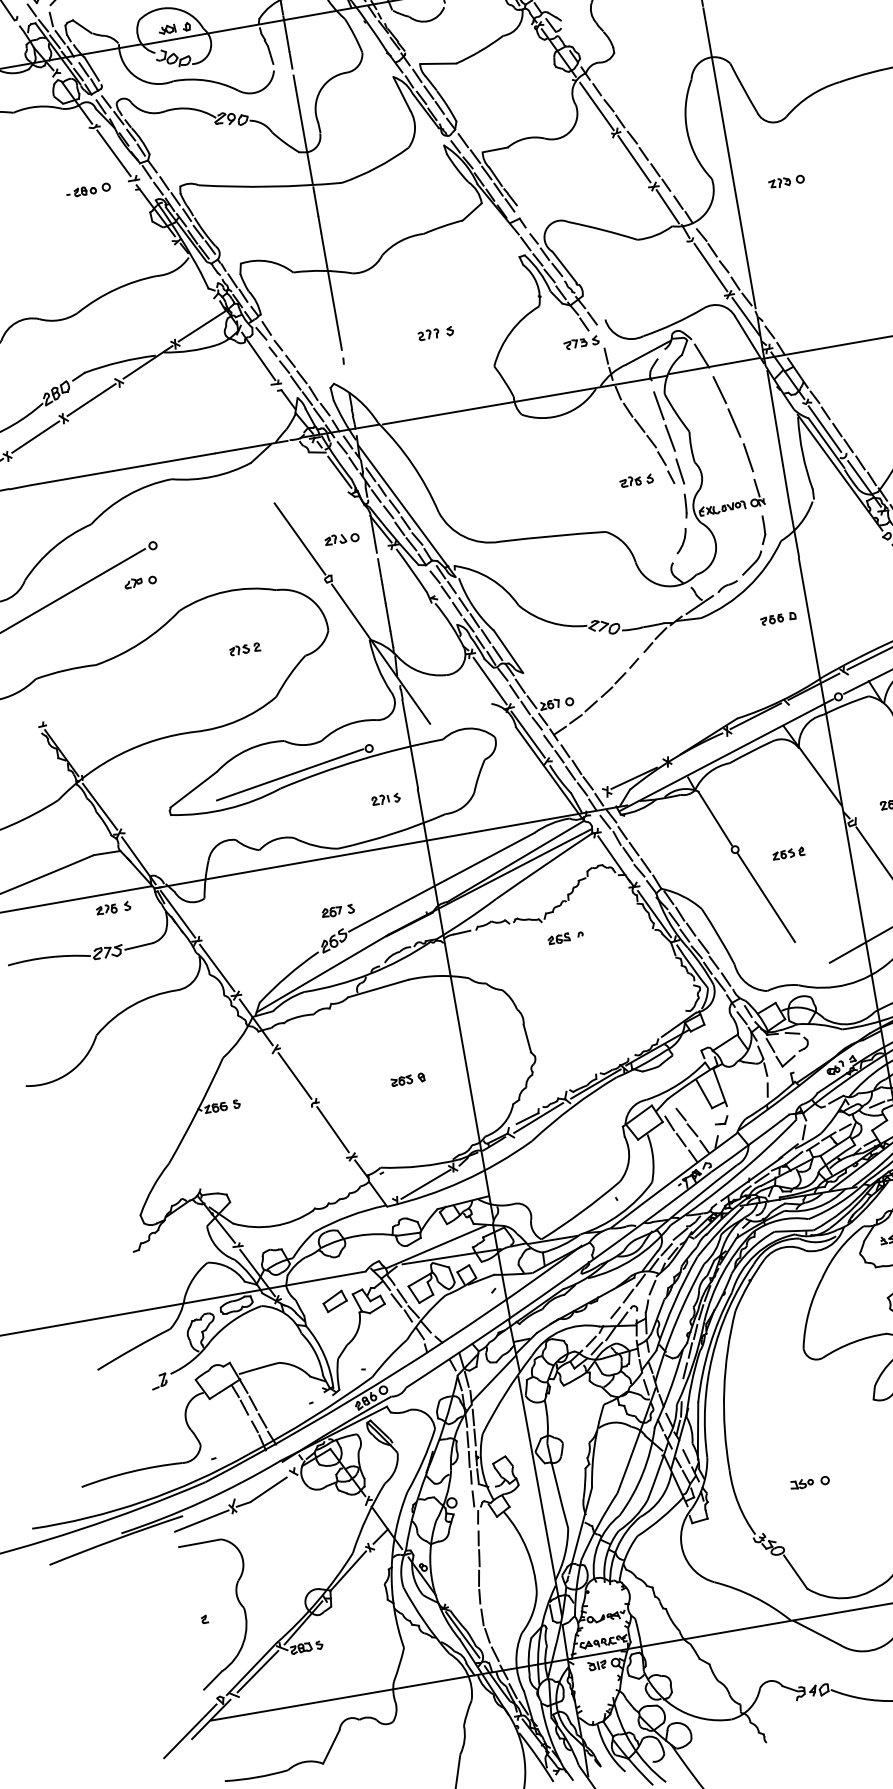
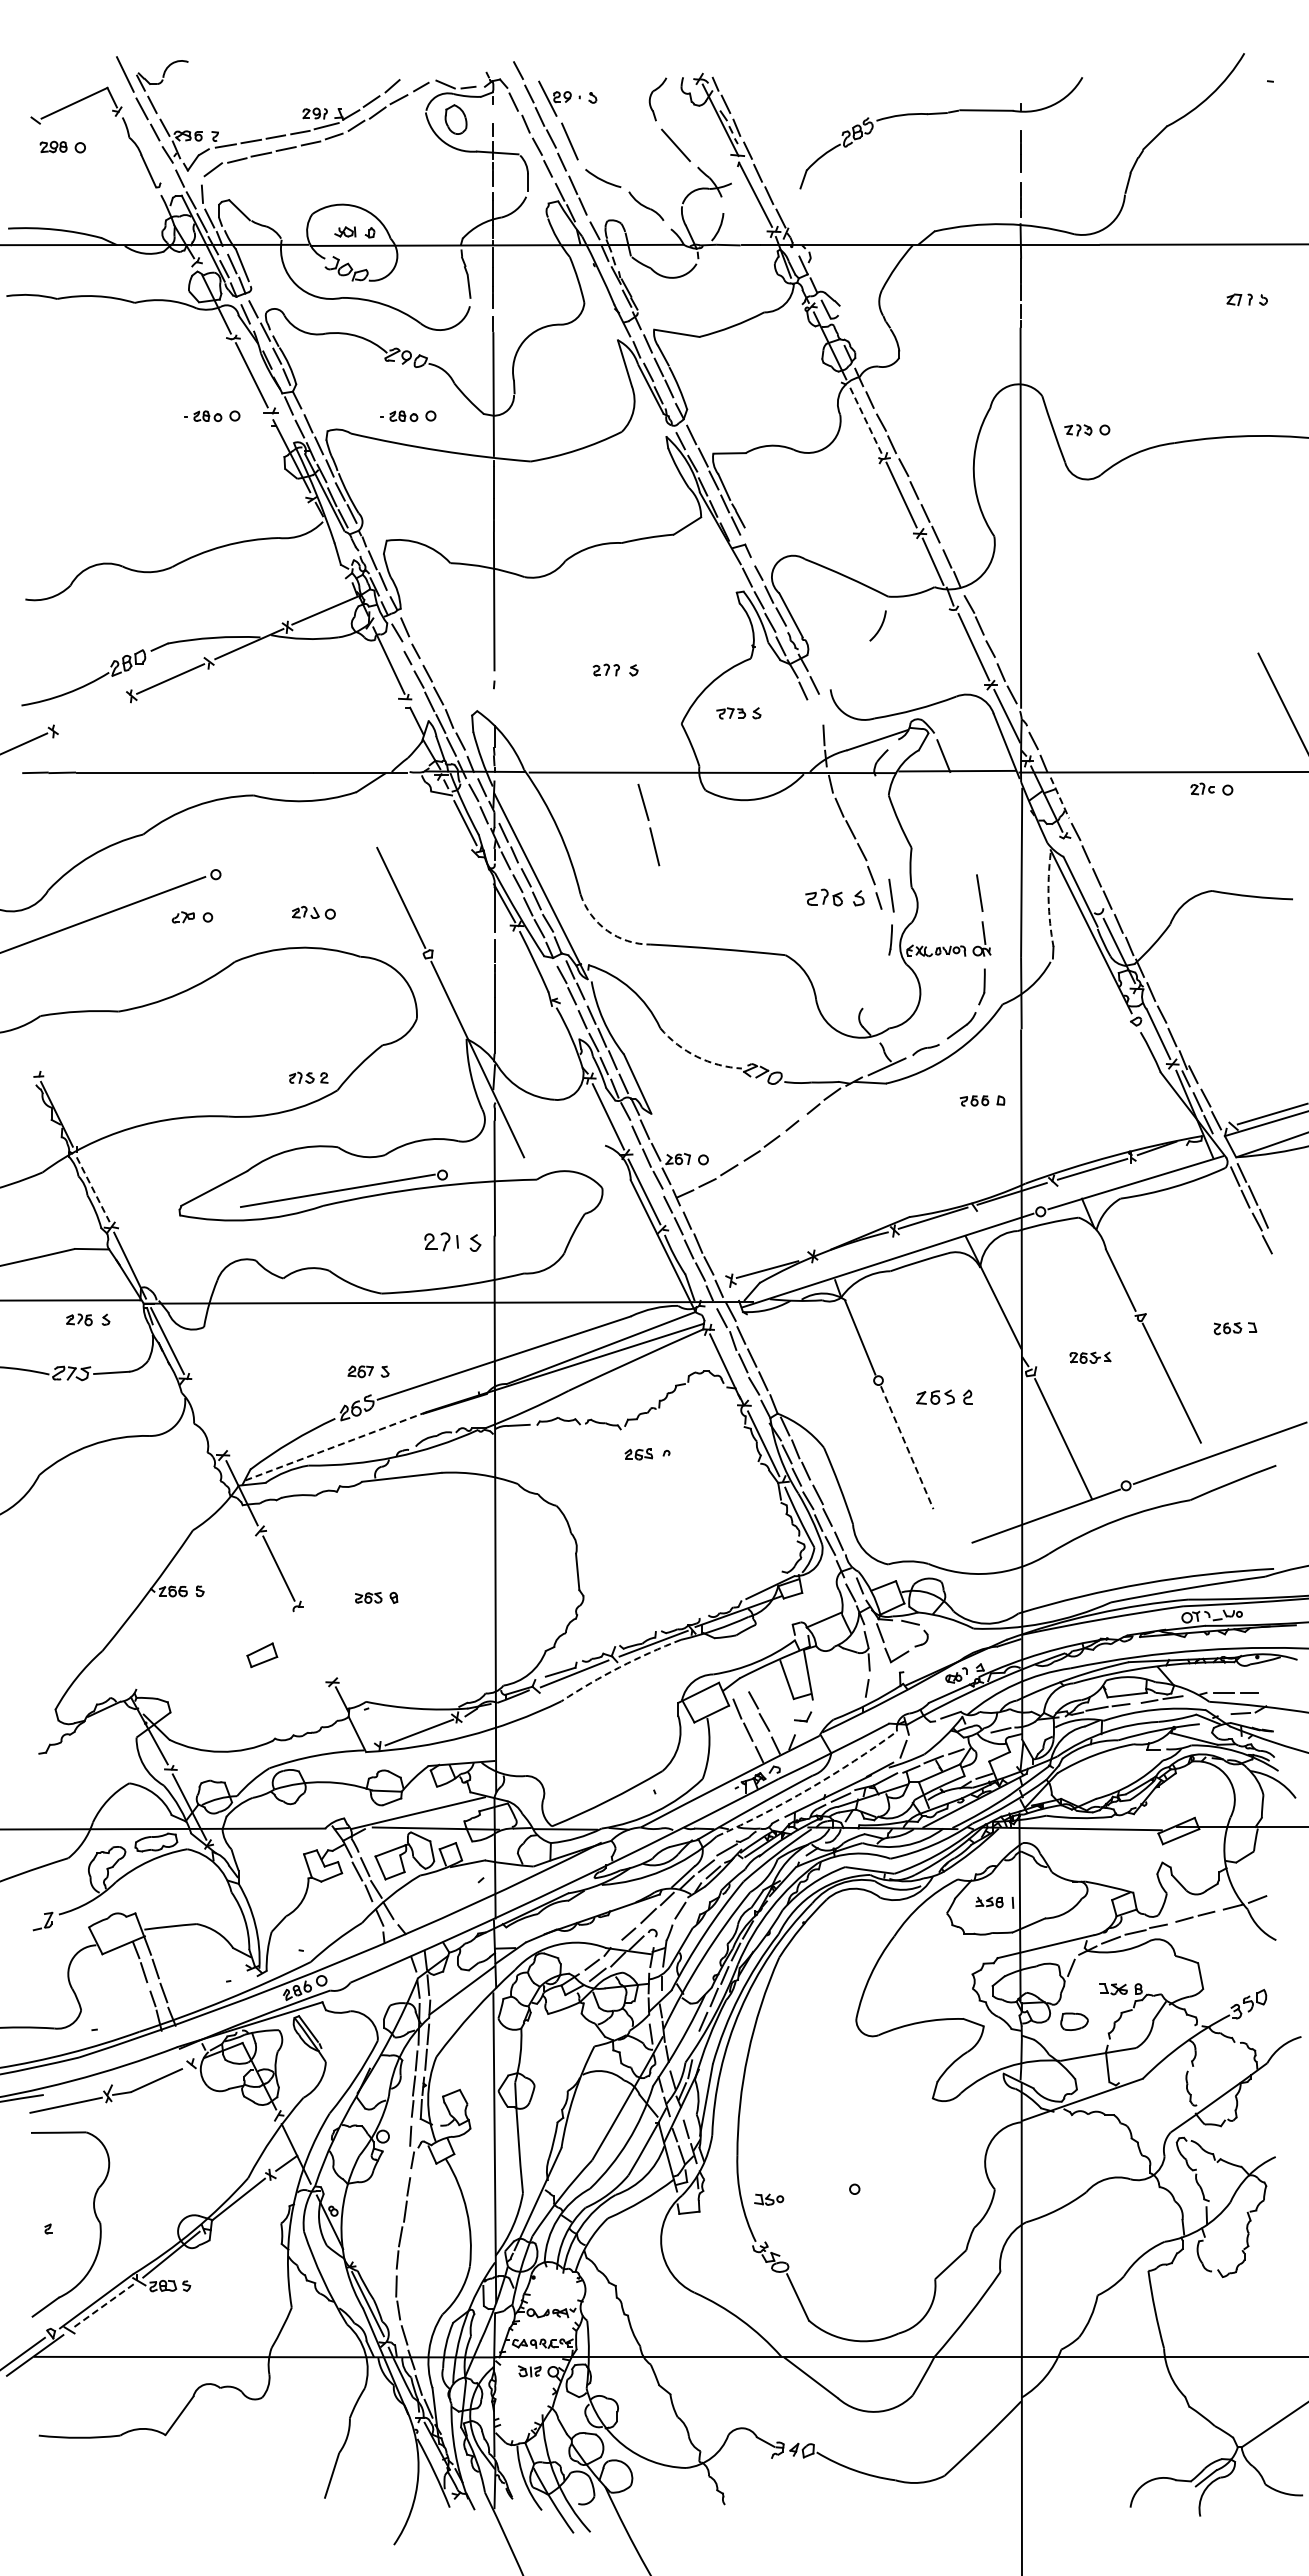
line: (597, 106) -> (866, 421), solid -> dashed
part: (240, 163) -> (408, 415), added
part: (786, 181) -> (1087, 430), moved
part: (581, 342) -> (738, 713), moved
line: (798, 373) -> (1060, 798), solid -> dashed
part: (726, 406) -> (648, 824), moved
line: (664, 419) -> (882, 827), removed
line: (824, 428) -> (1081, 873), removed
line: (35, 436) -> (92, 712), removed
arc: (802, 453) -> (1048, 899), solid -> dashed
part: (636, 480) -> (834, 897), size x1.4
arc: (464, 536) -> (607, 930), solid -> dashed
part: (341, 538) -> (313, 912), moved
arc: (682, 542) -> (879, 627), moved
arc: (551, 622) -> (697, 1056), solid -> dashed
part: (244, 648) -> (308, 1077), moved
part: (385, 798) -> (452, 1241), size x1.6
line: (100, 807) -> (93, 1190), solid -> dashed
part: (788, 853) -> (944, 1396), size x1.4
line: (766, 897) -> (907, 1447), solid -> dashed
line: (216, 967) -> (204, 1416), removed
line: (322, 973) -> (335, 1446), solid -> dashed
part: (407, 1079) -> (376, 1597), moved
arc: (572, 1107) -> (619, 1667), solid -> dashed
line: (332, 1129) -> (314, 1643), removed
arc: (736, 1175) -> (809, 1788), solid -> dashed
part: (335, 1301) -> (262, 1655), moved
part: (802, 1483) -> (769, 2199), moved
line: (257, 1671) -> (103, 2305), solid -> dashed

